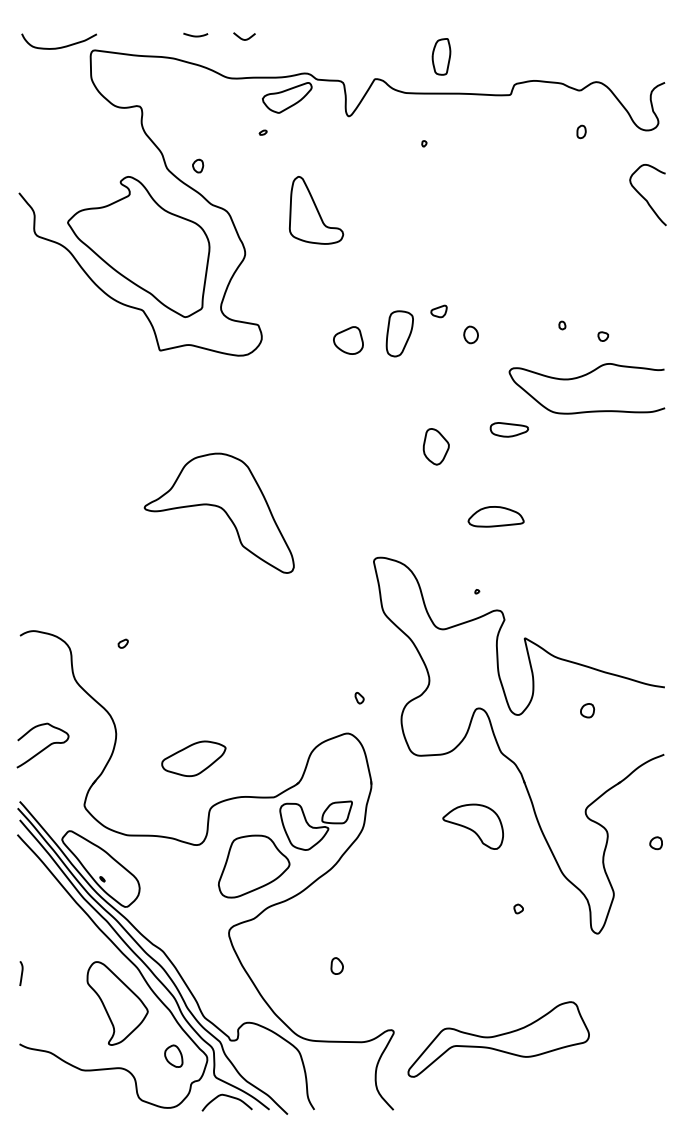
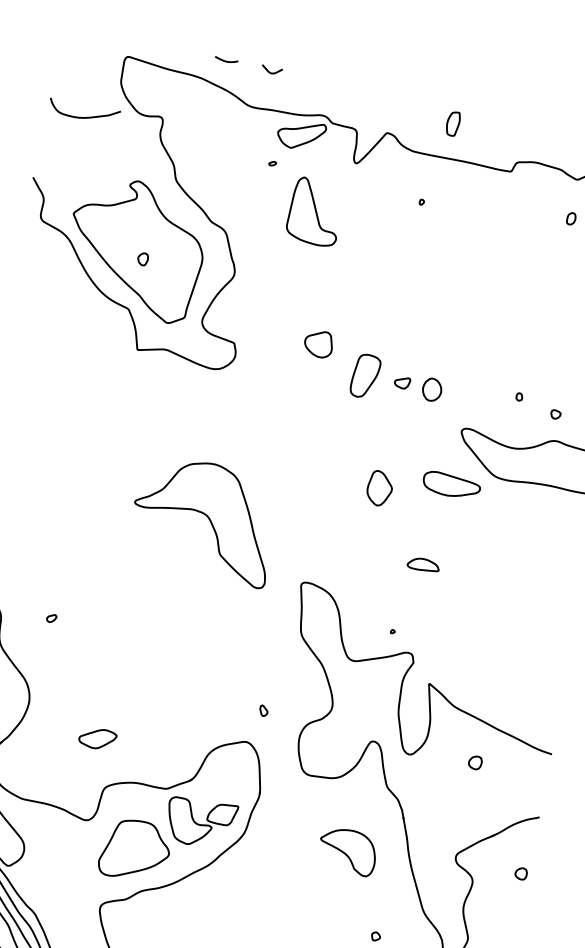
curve: (61, 46) -> (85, 116), moved
part: (441, 56) -> (453, 123), size x0.7
part: (198, 165) -> (143, 258), moved
part: (316, 210) -> (315, 212), moved
part: (438, 311) -> (401, 382), moved
part: (470, 334) -> (431, 389), size x1.4
part: (348, 340) -> (318, 343), moved
part: (508, 429) -> (450, 485), size x1.6
part: (218, 512) -> (203, 519), moved
part: (495, 516) -> (423, 564), size x0.6
part: (193, 758) -> (97, 738), size x0.6
part: (655, 843) -> (520, 873), moved

